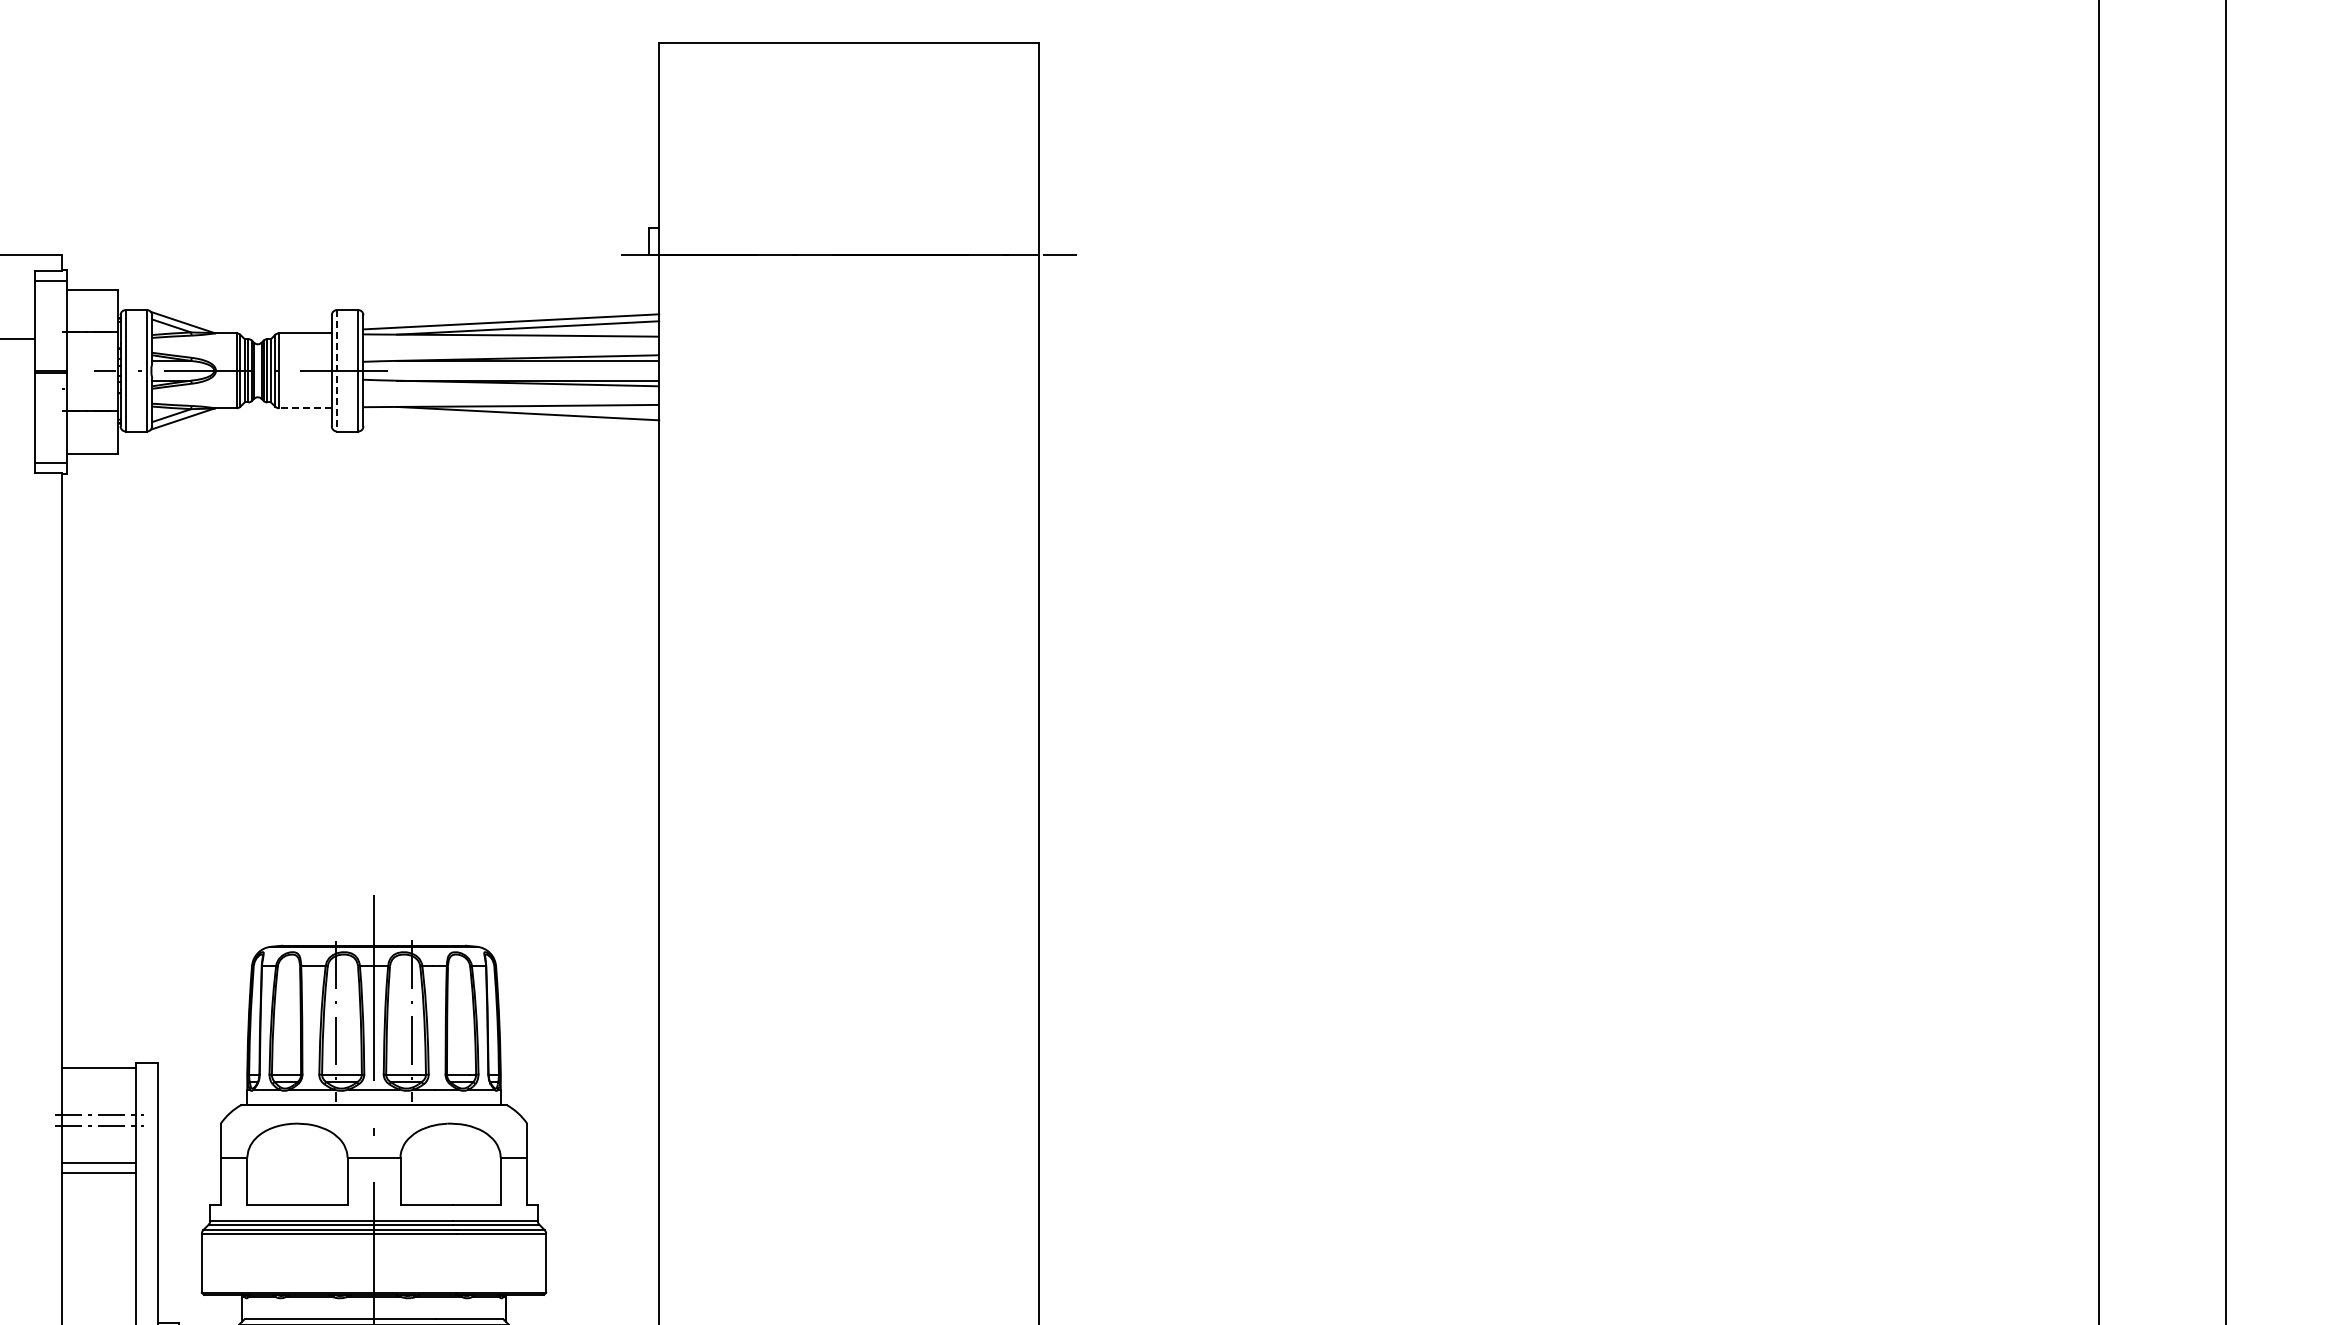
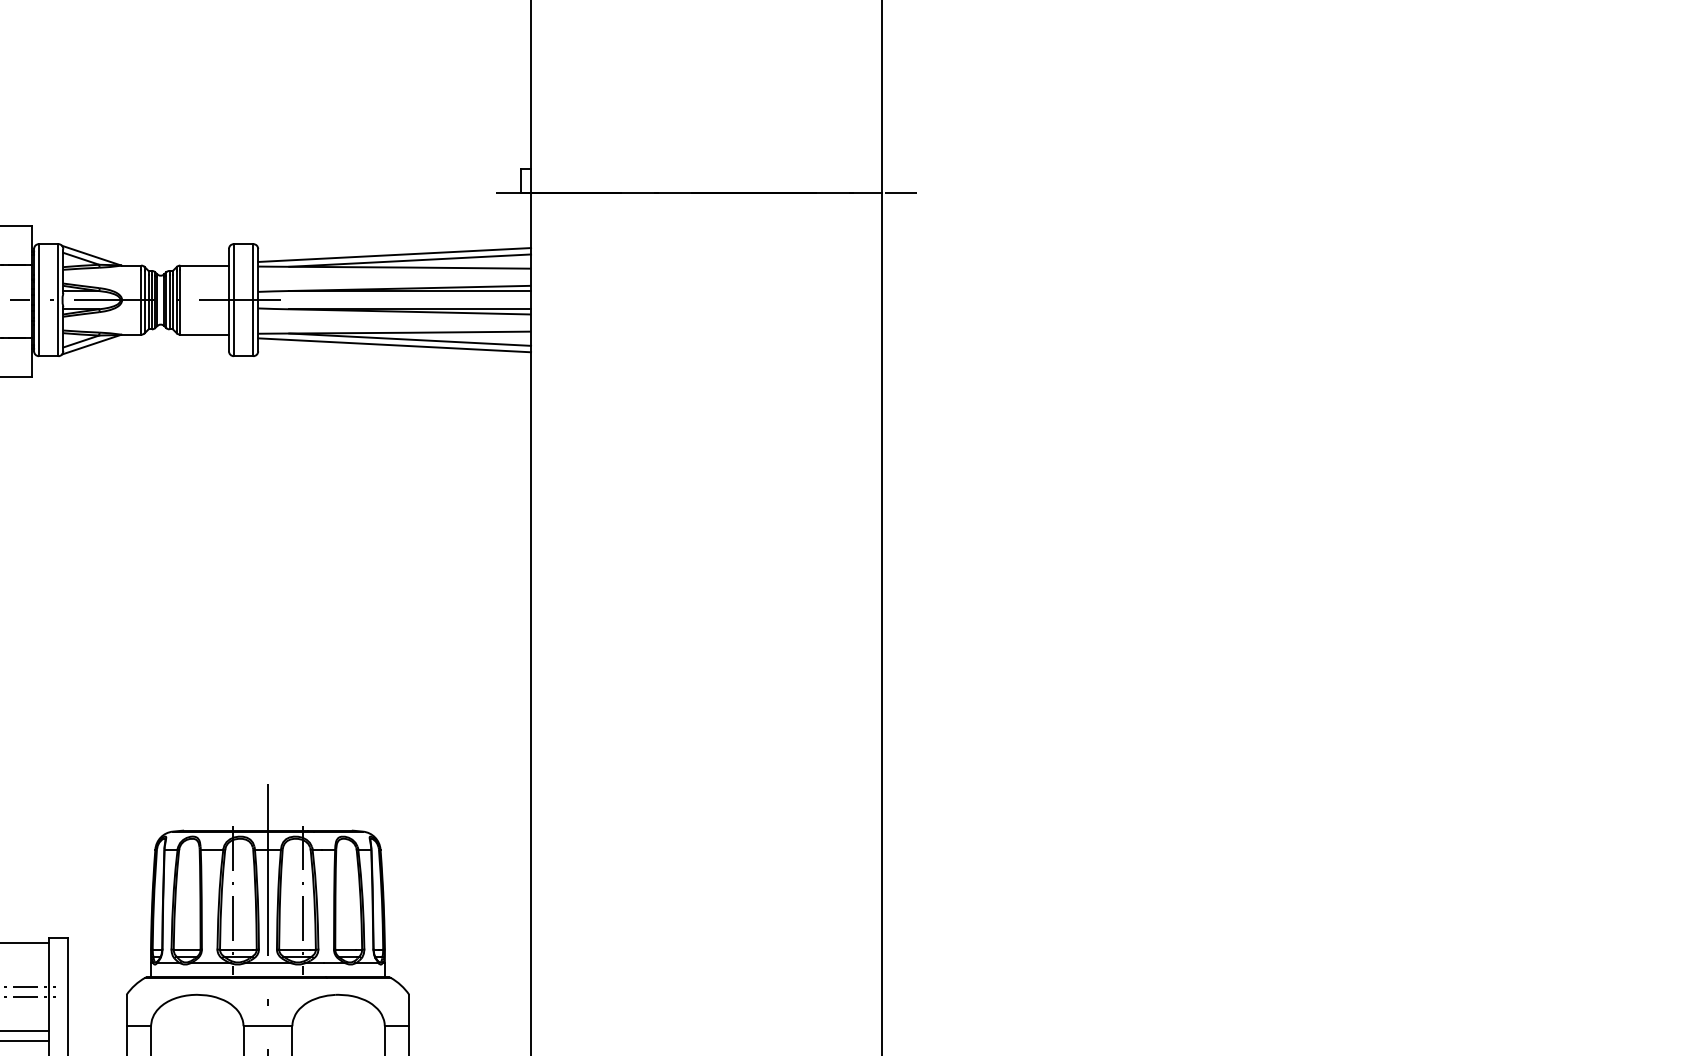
line: (337, 370) -> (234, 299), dashed -> solid
line: (304, 408) -> (203, 334), dashed -> solid
line: (511, 419) -> (394, 345), added

